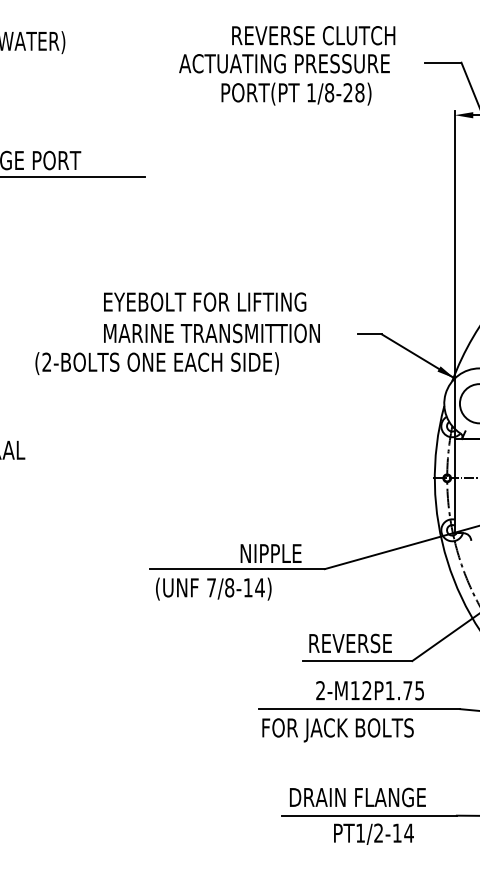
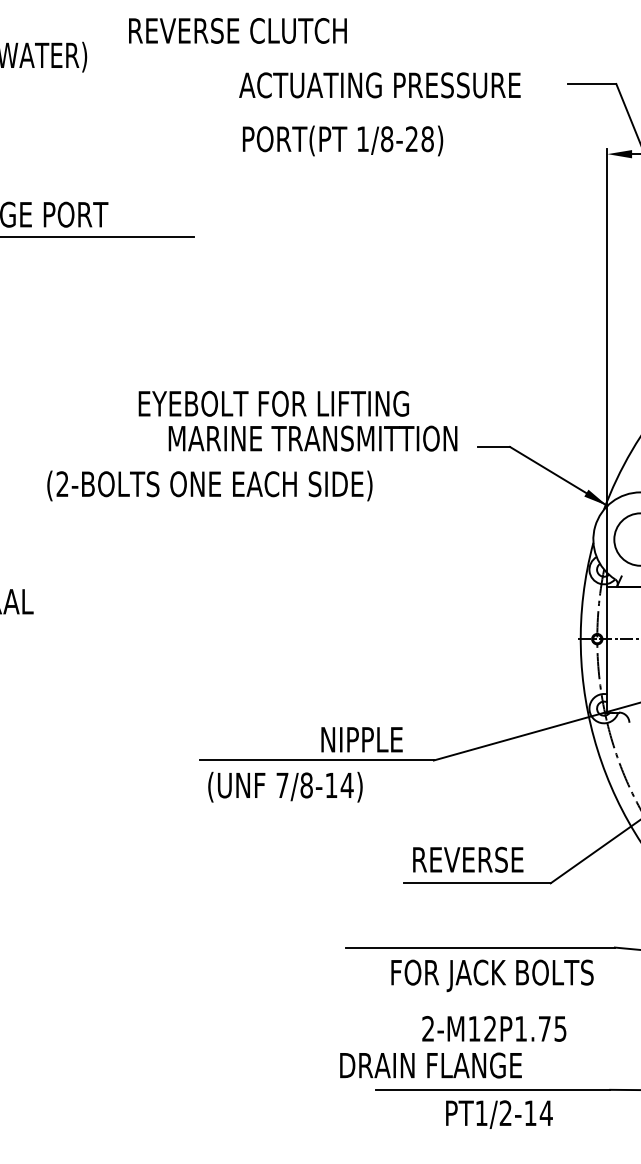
text: (313, 35) -> (237, 30), moved
text: (296, 93) -> (343, 140), moved
text: (211, 333) -> (312, 438), moved
text: (370, 690) -> (494, 1028), moved
text: (338, 730) -> (492, 975), moved
text: (357, 797) -> (430, 1065), moved

